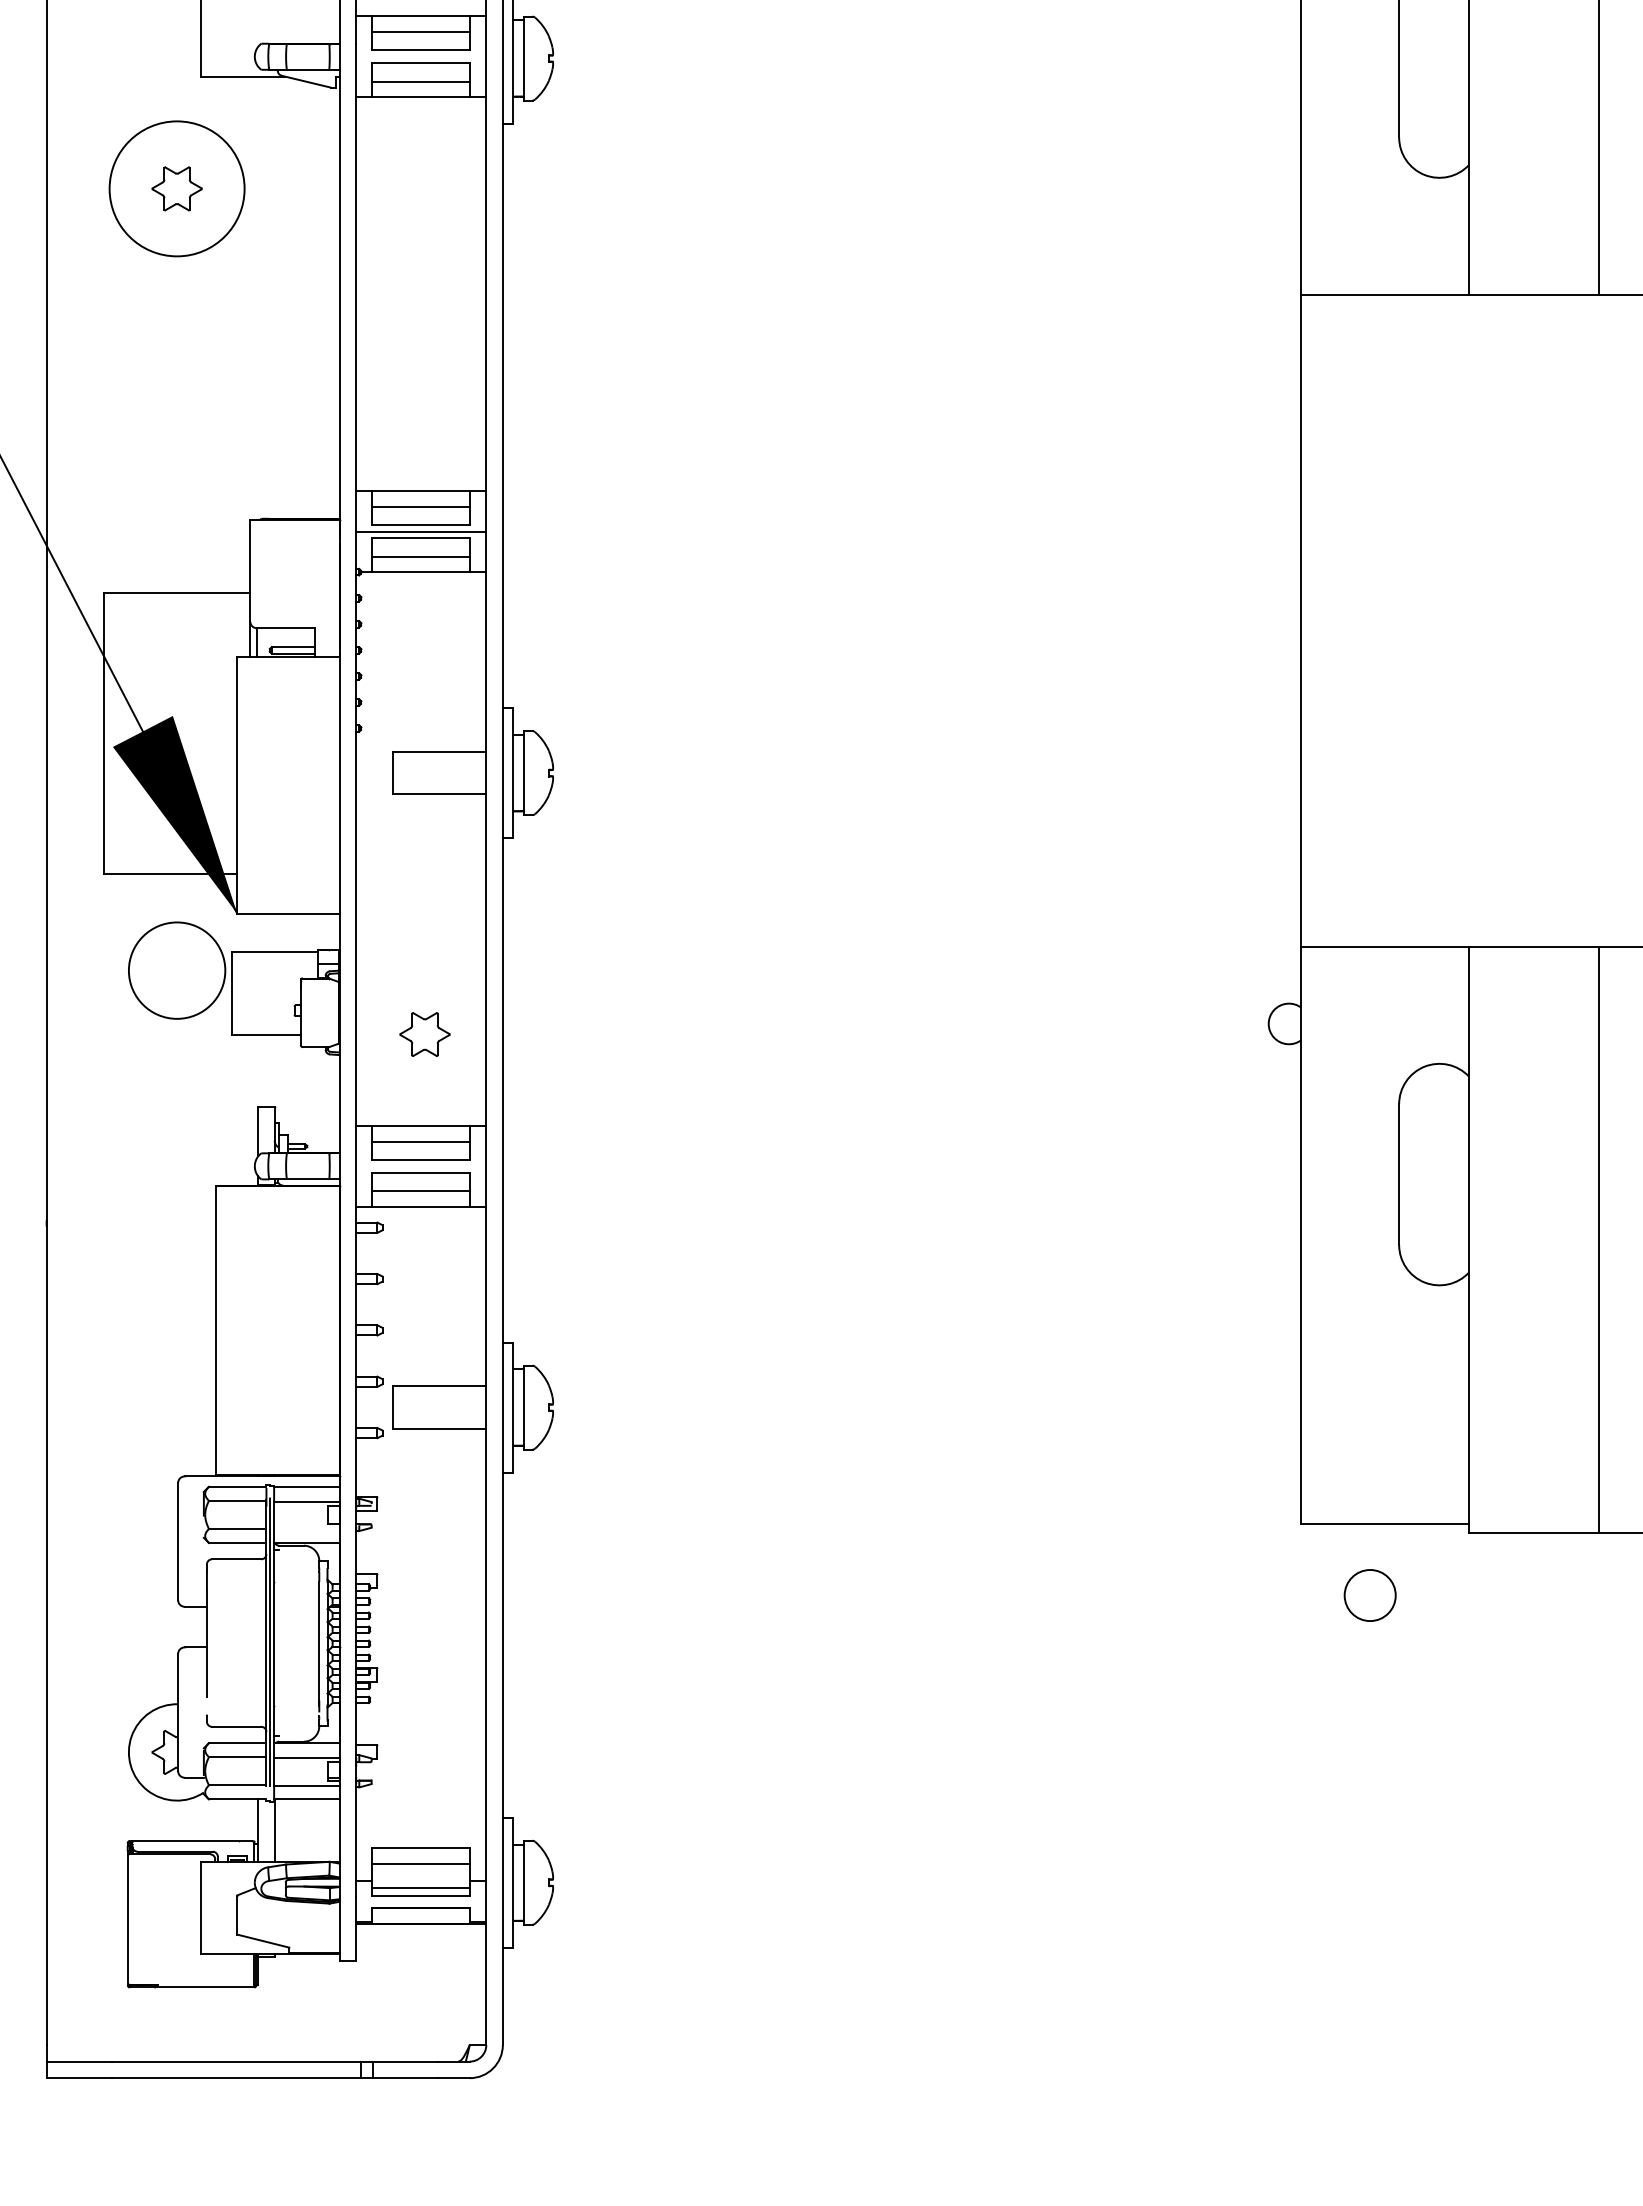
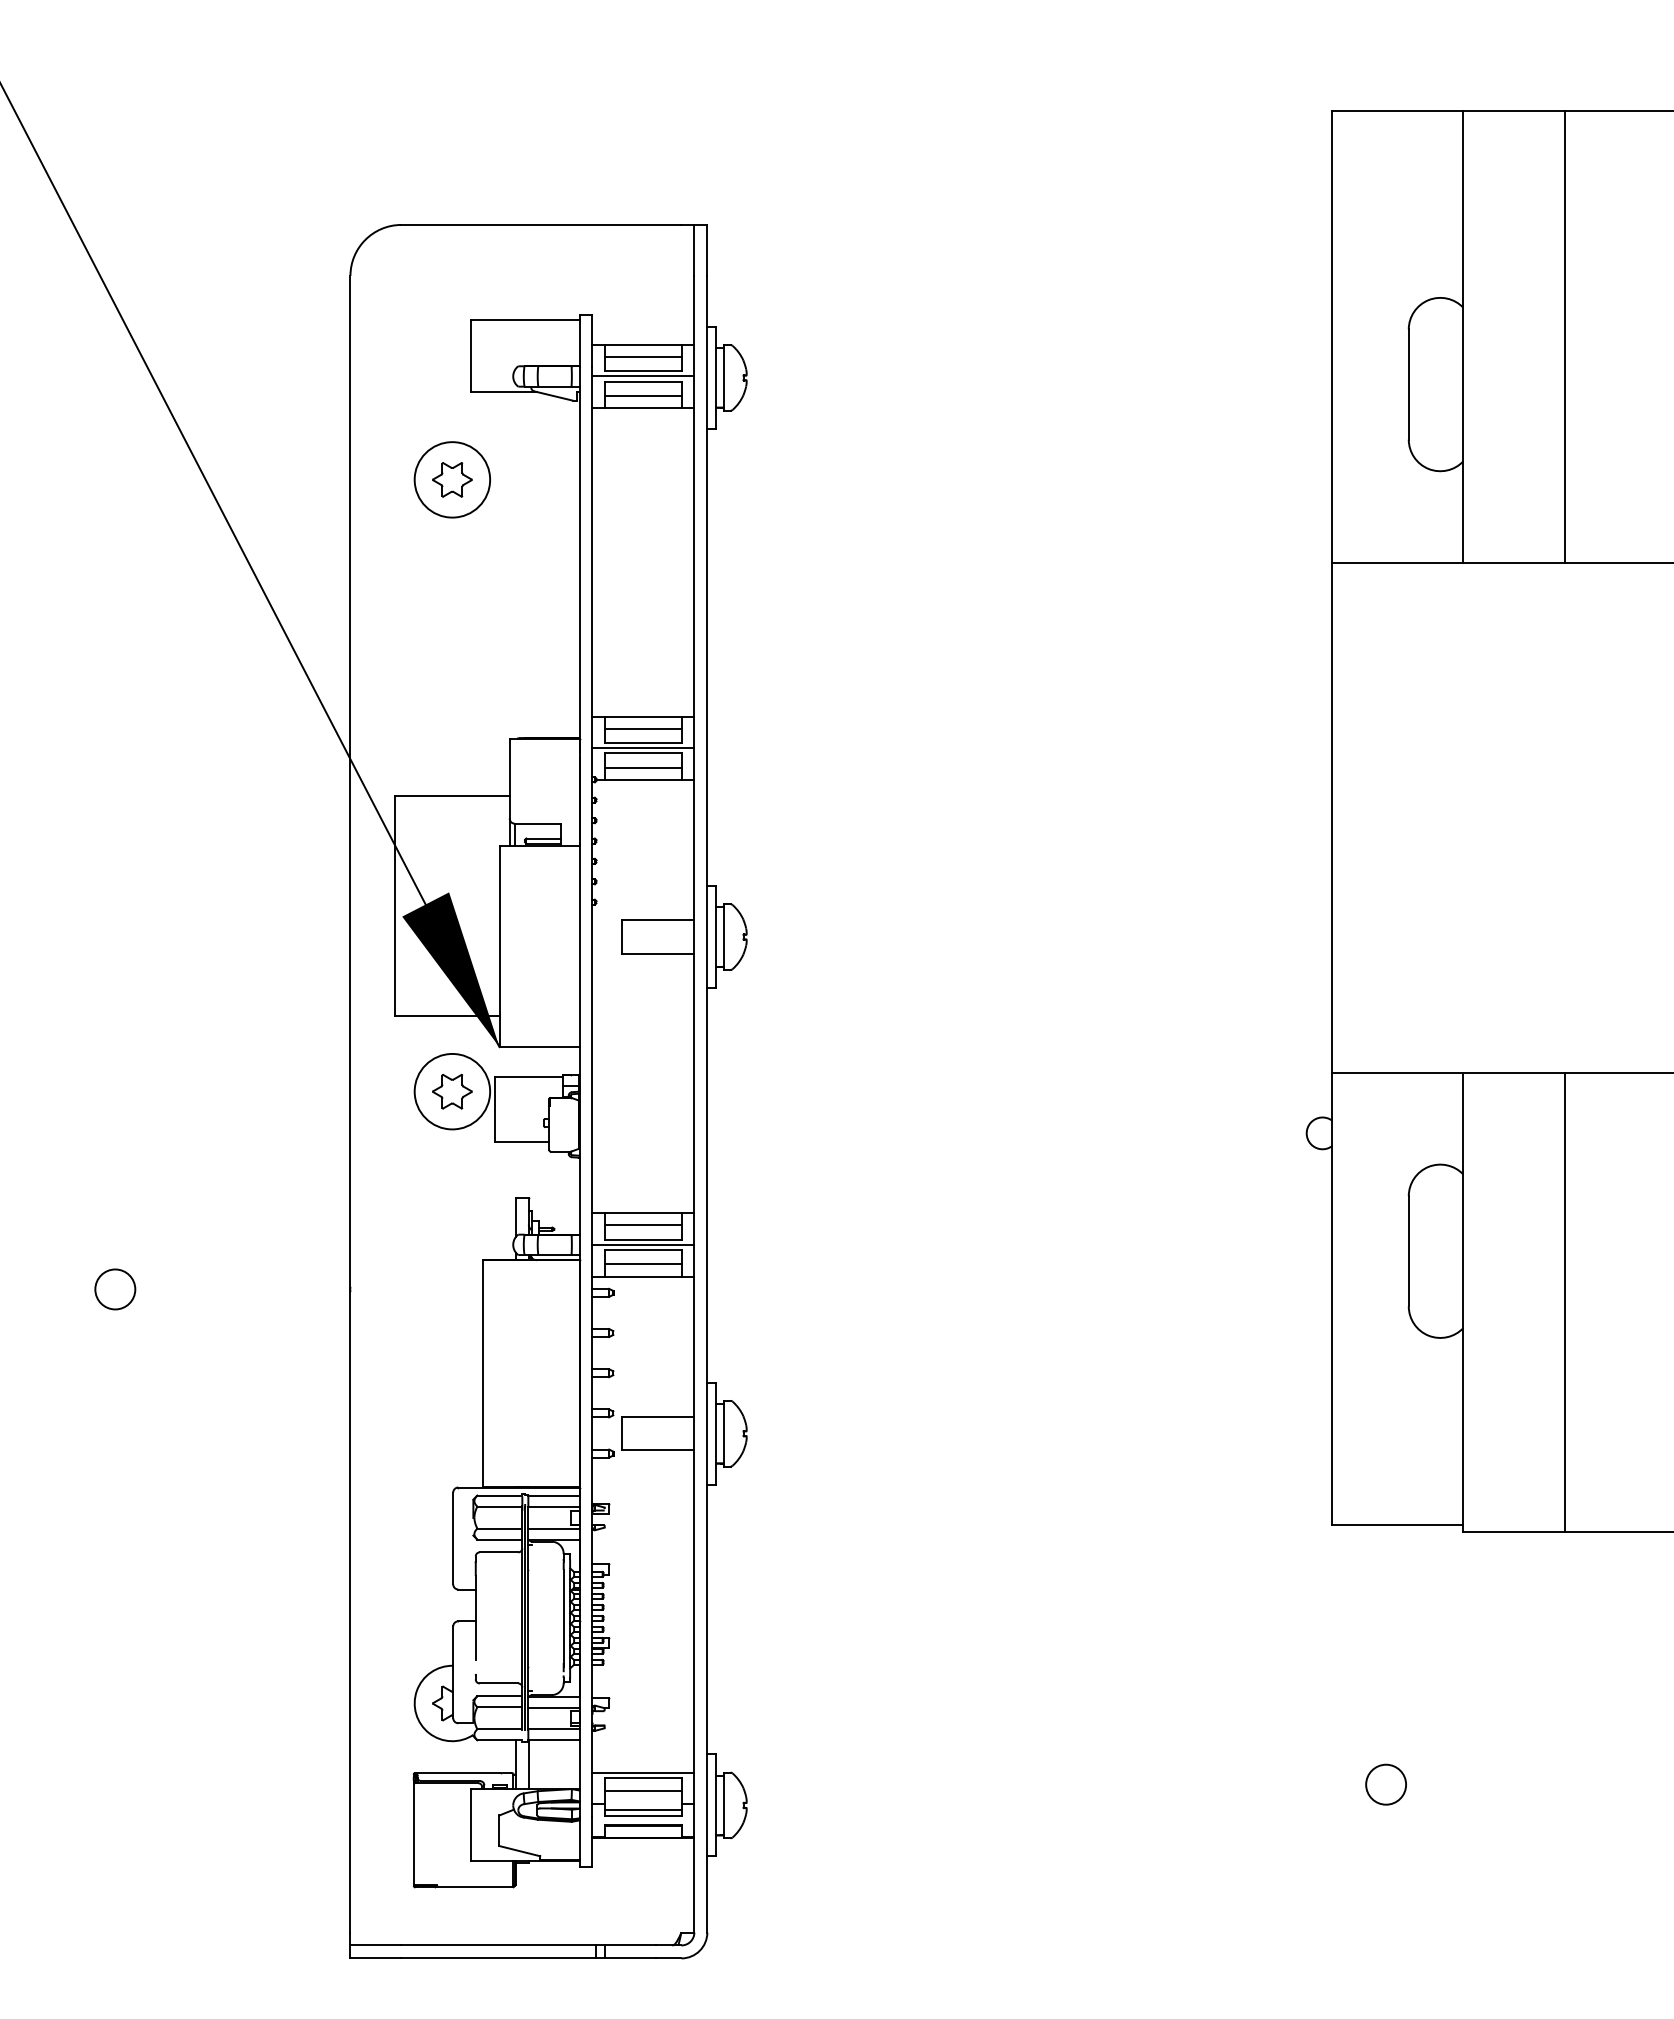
line: (421, 56) -> (643, 376), added
circle: (177, 188) -> (452, 479), size x0.71
part: (425, 1034) -> (452, 1091), moved
line: (421, 1165) -> (643, 1244), added
line: (306, 1528) -> (553, 1528), added
circle: (1369, 1595) -> (1385, 1784), moved
line: (421, 1841) -> (643, 1773), added

